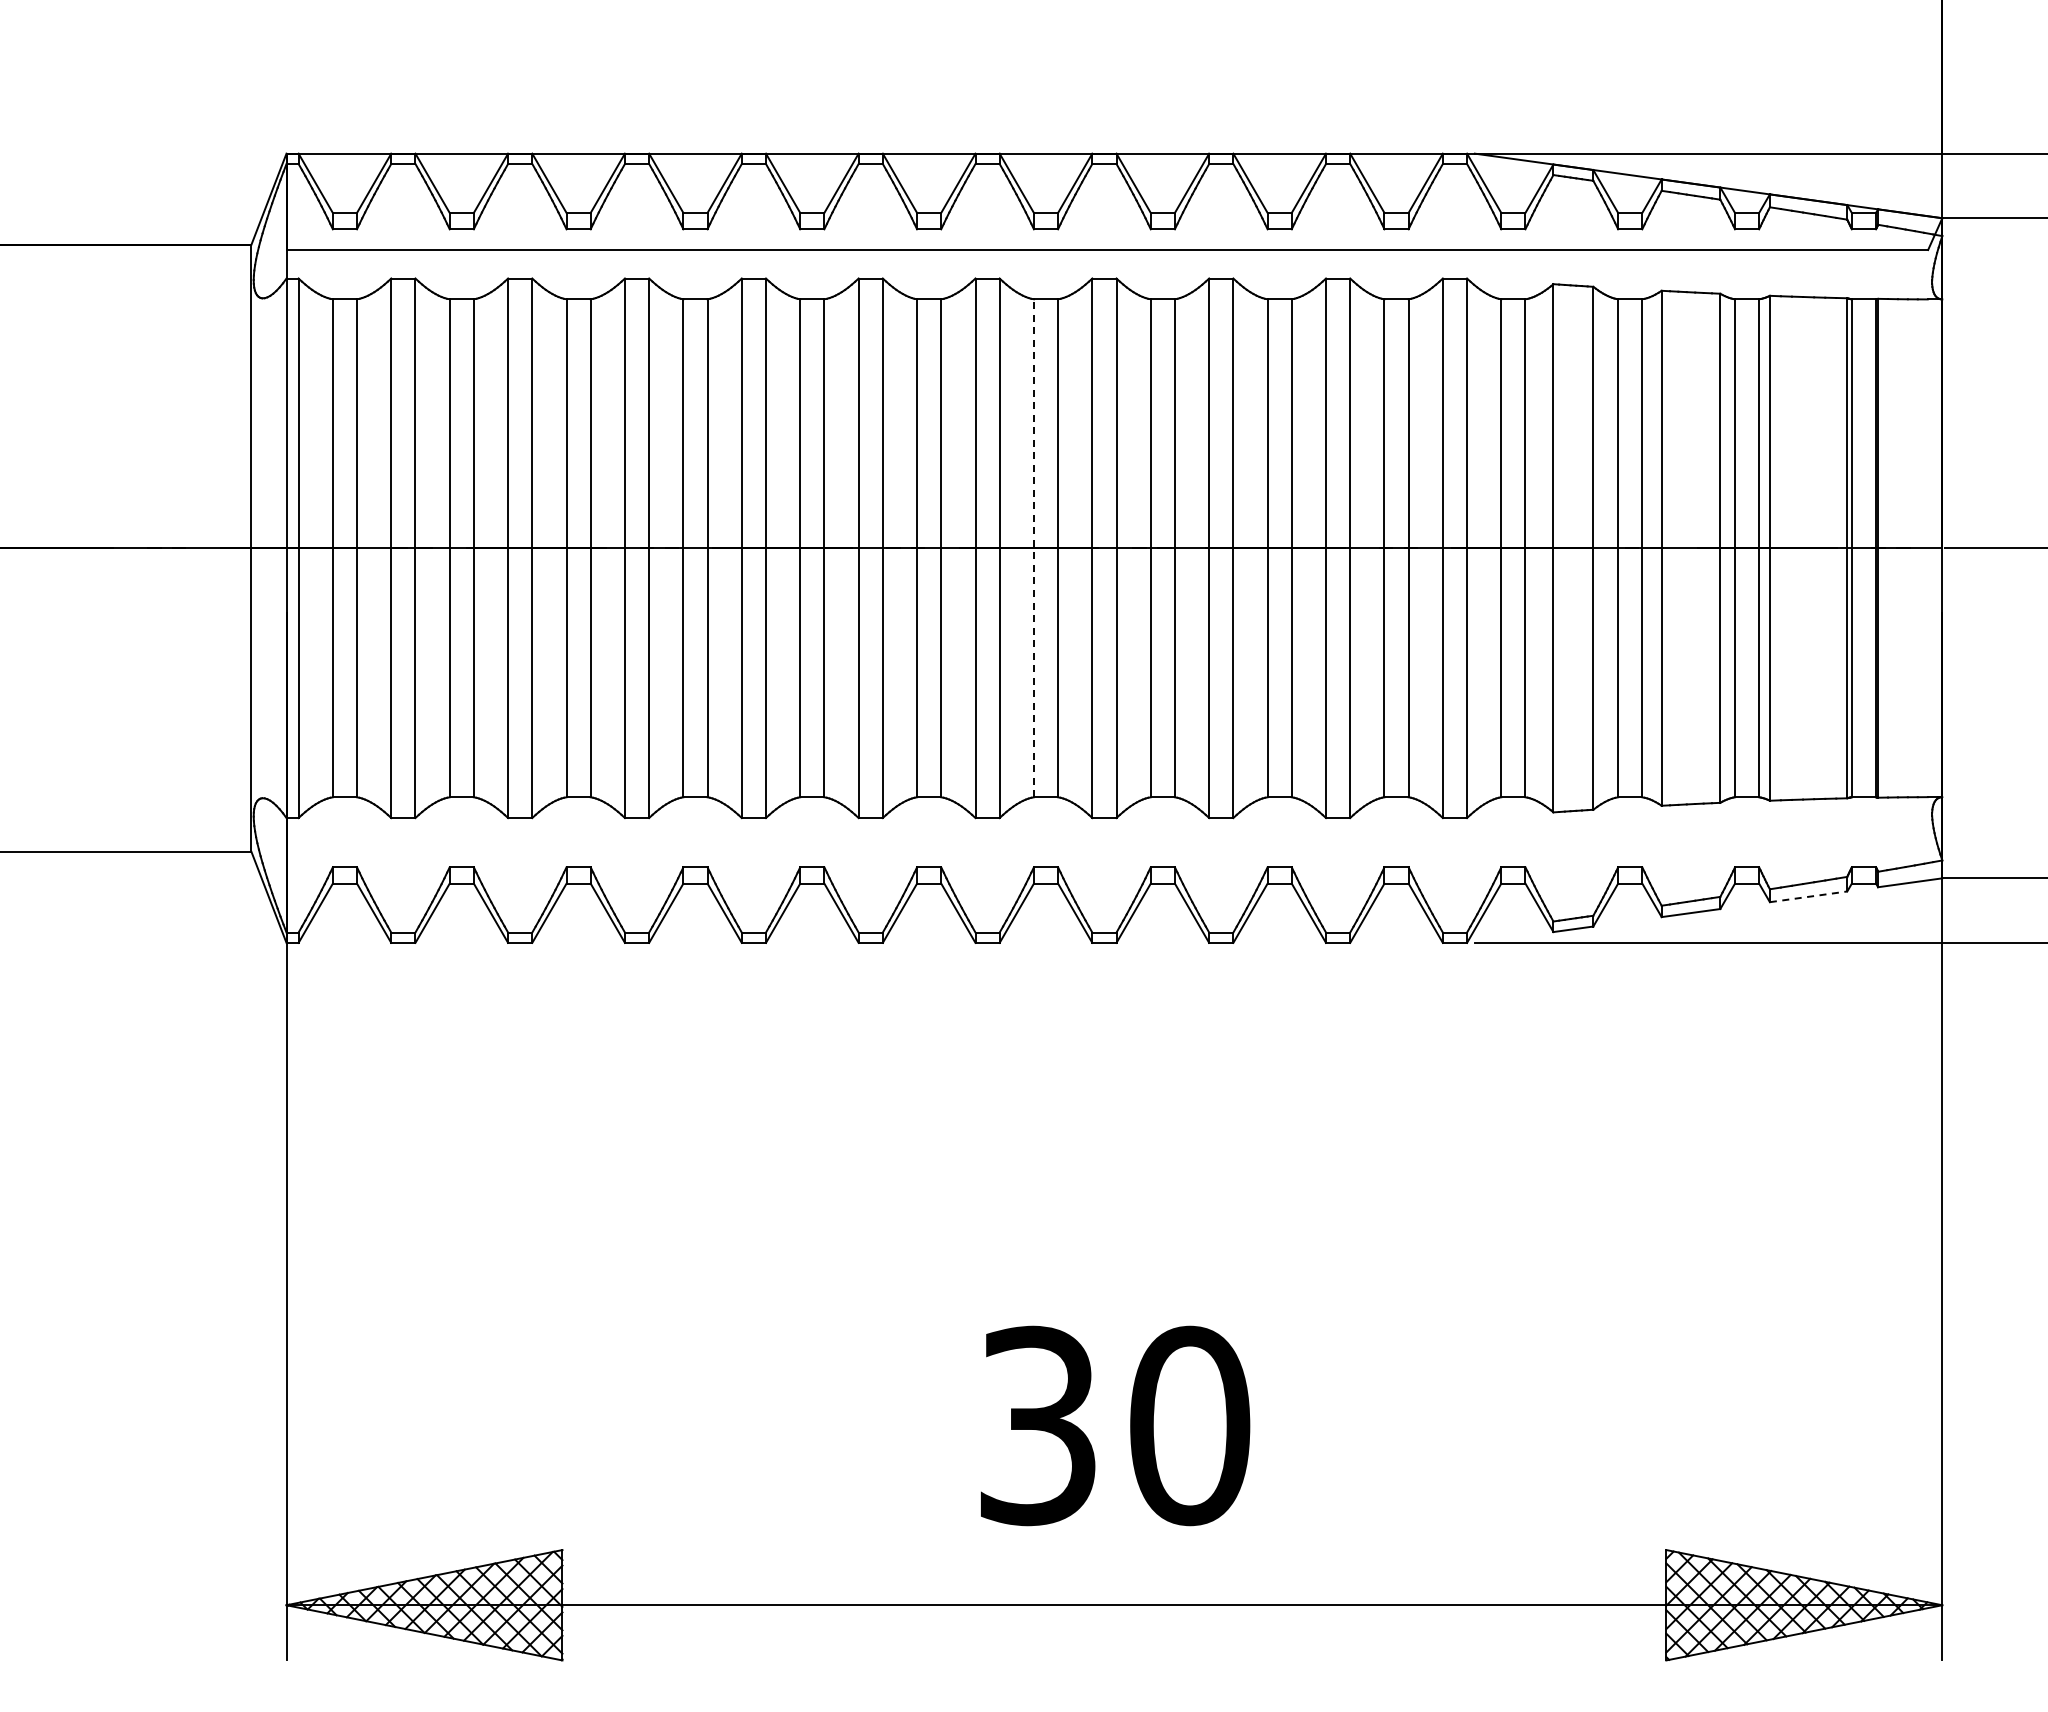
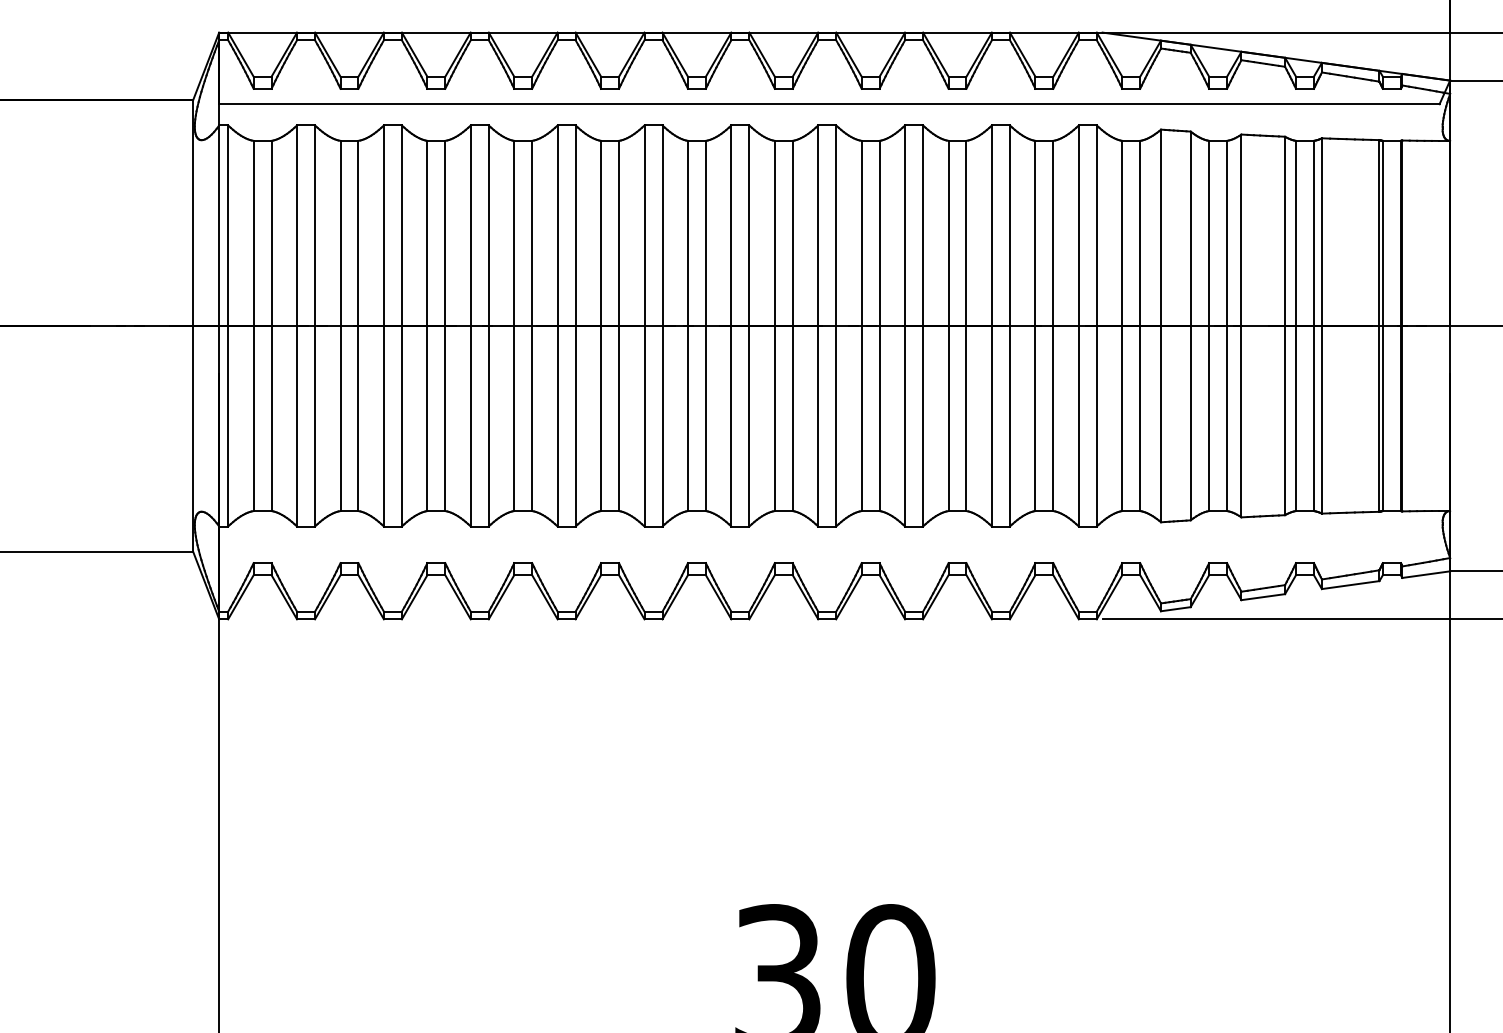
line: (1033, 547) -> (774, 325), dashed -> solid
line: (1809, 896) -> (1351, 584), dashed -> solid

